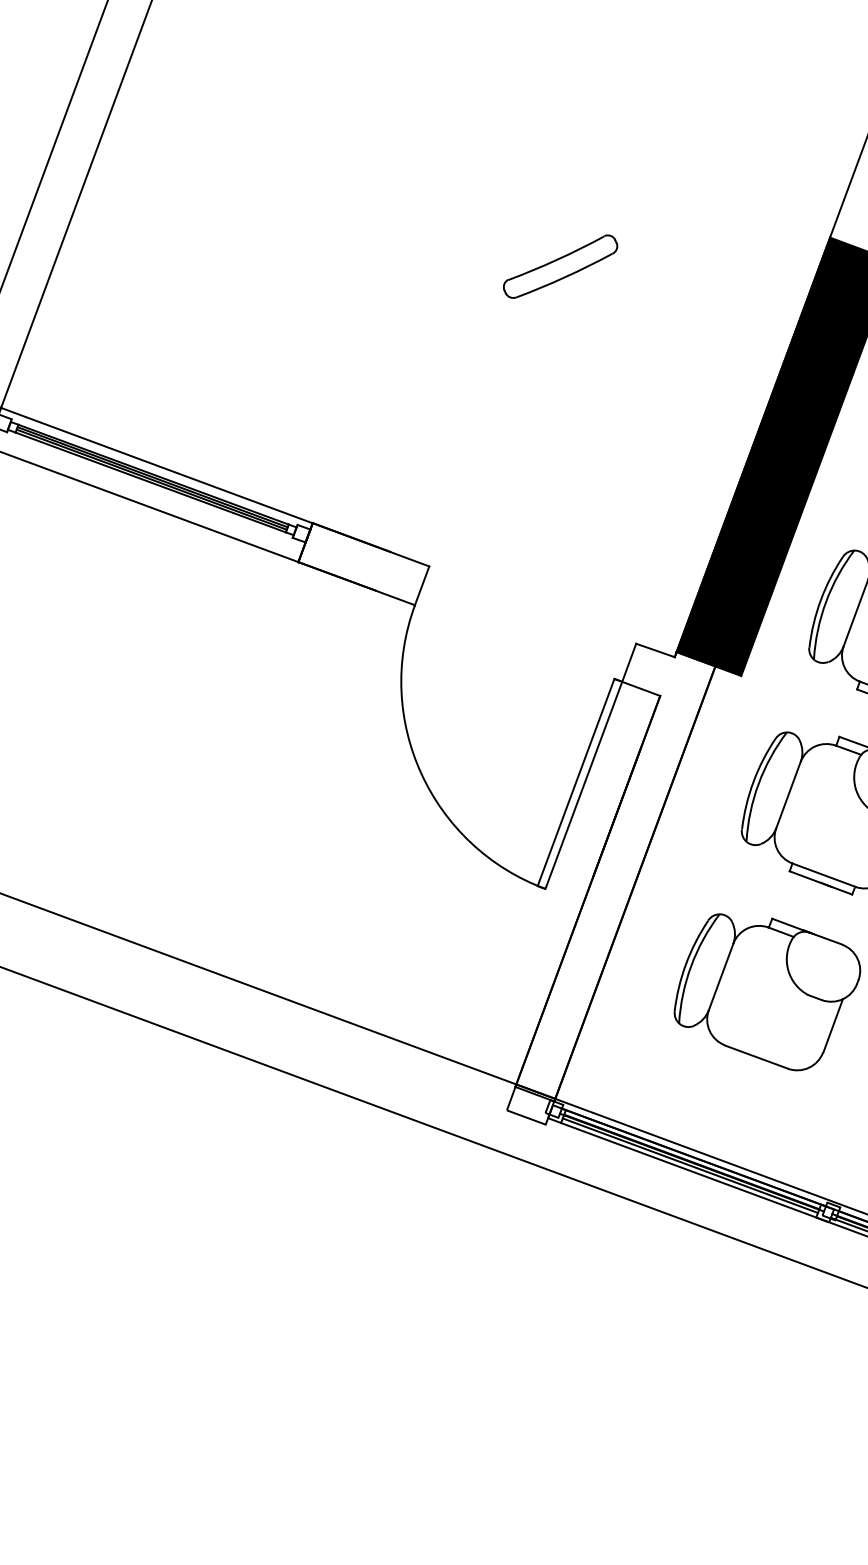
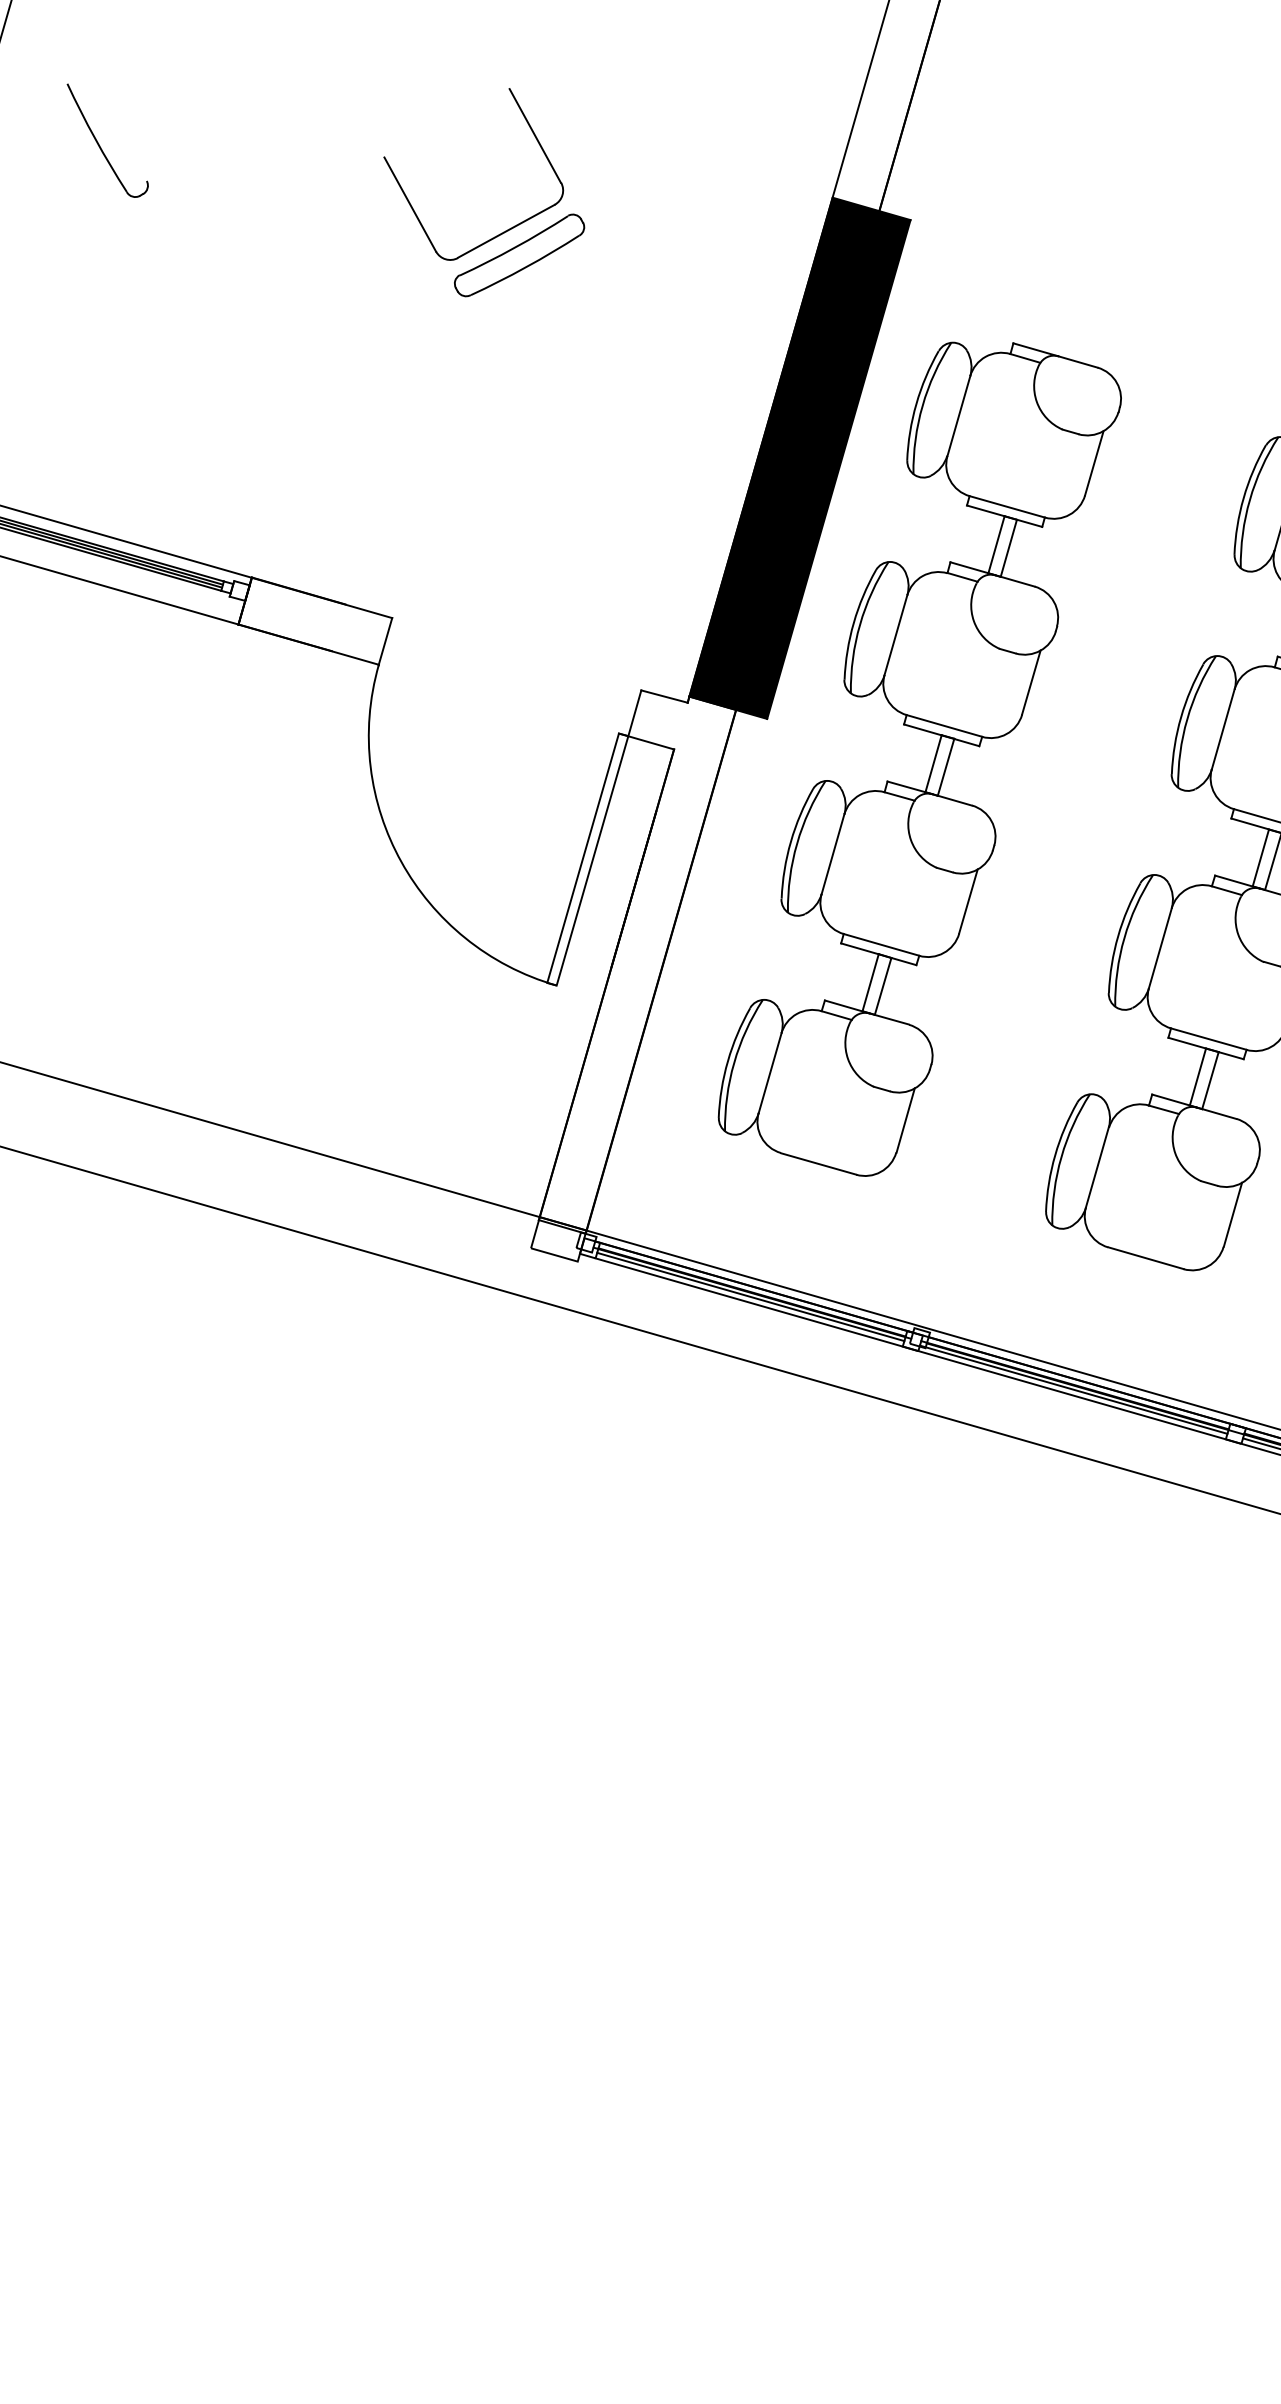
part: (211, 146) -> (100, 145), added
part: (546, 246) -> (501, 232), added
line: (812, 906) -> (870, 982), added
line: (822, 910) -> (882, 986), added

